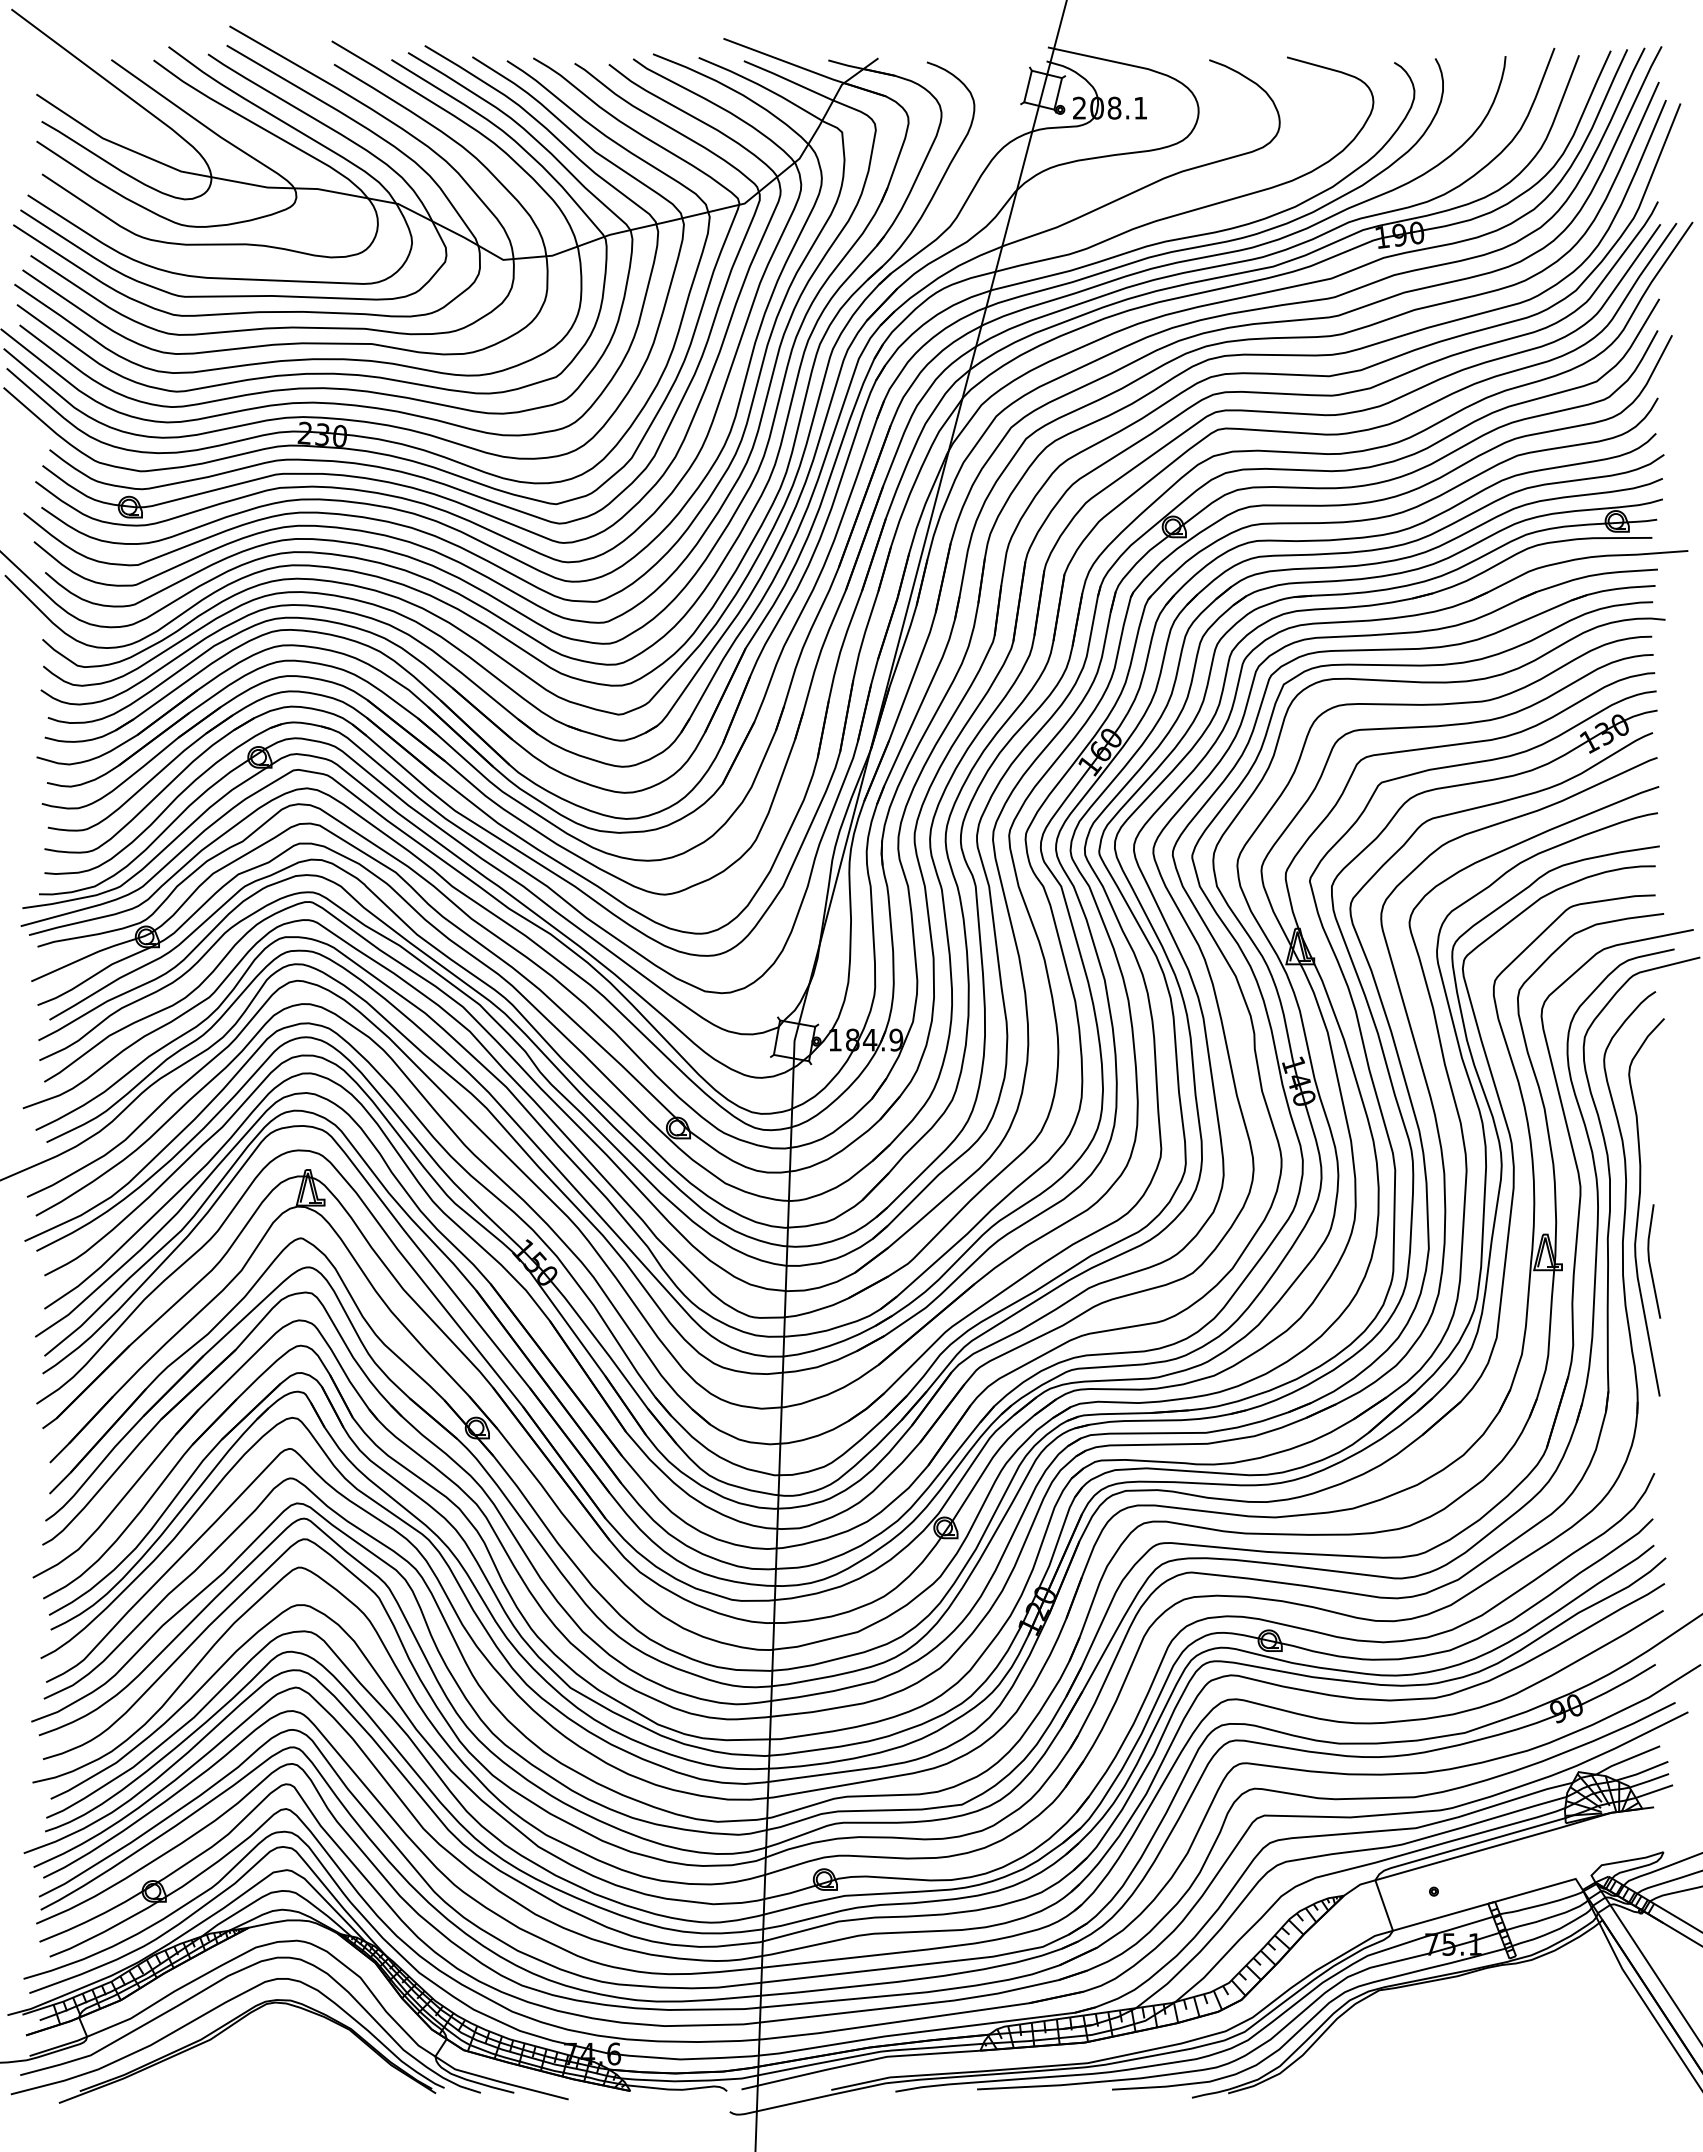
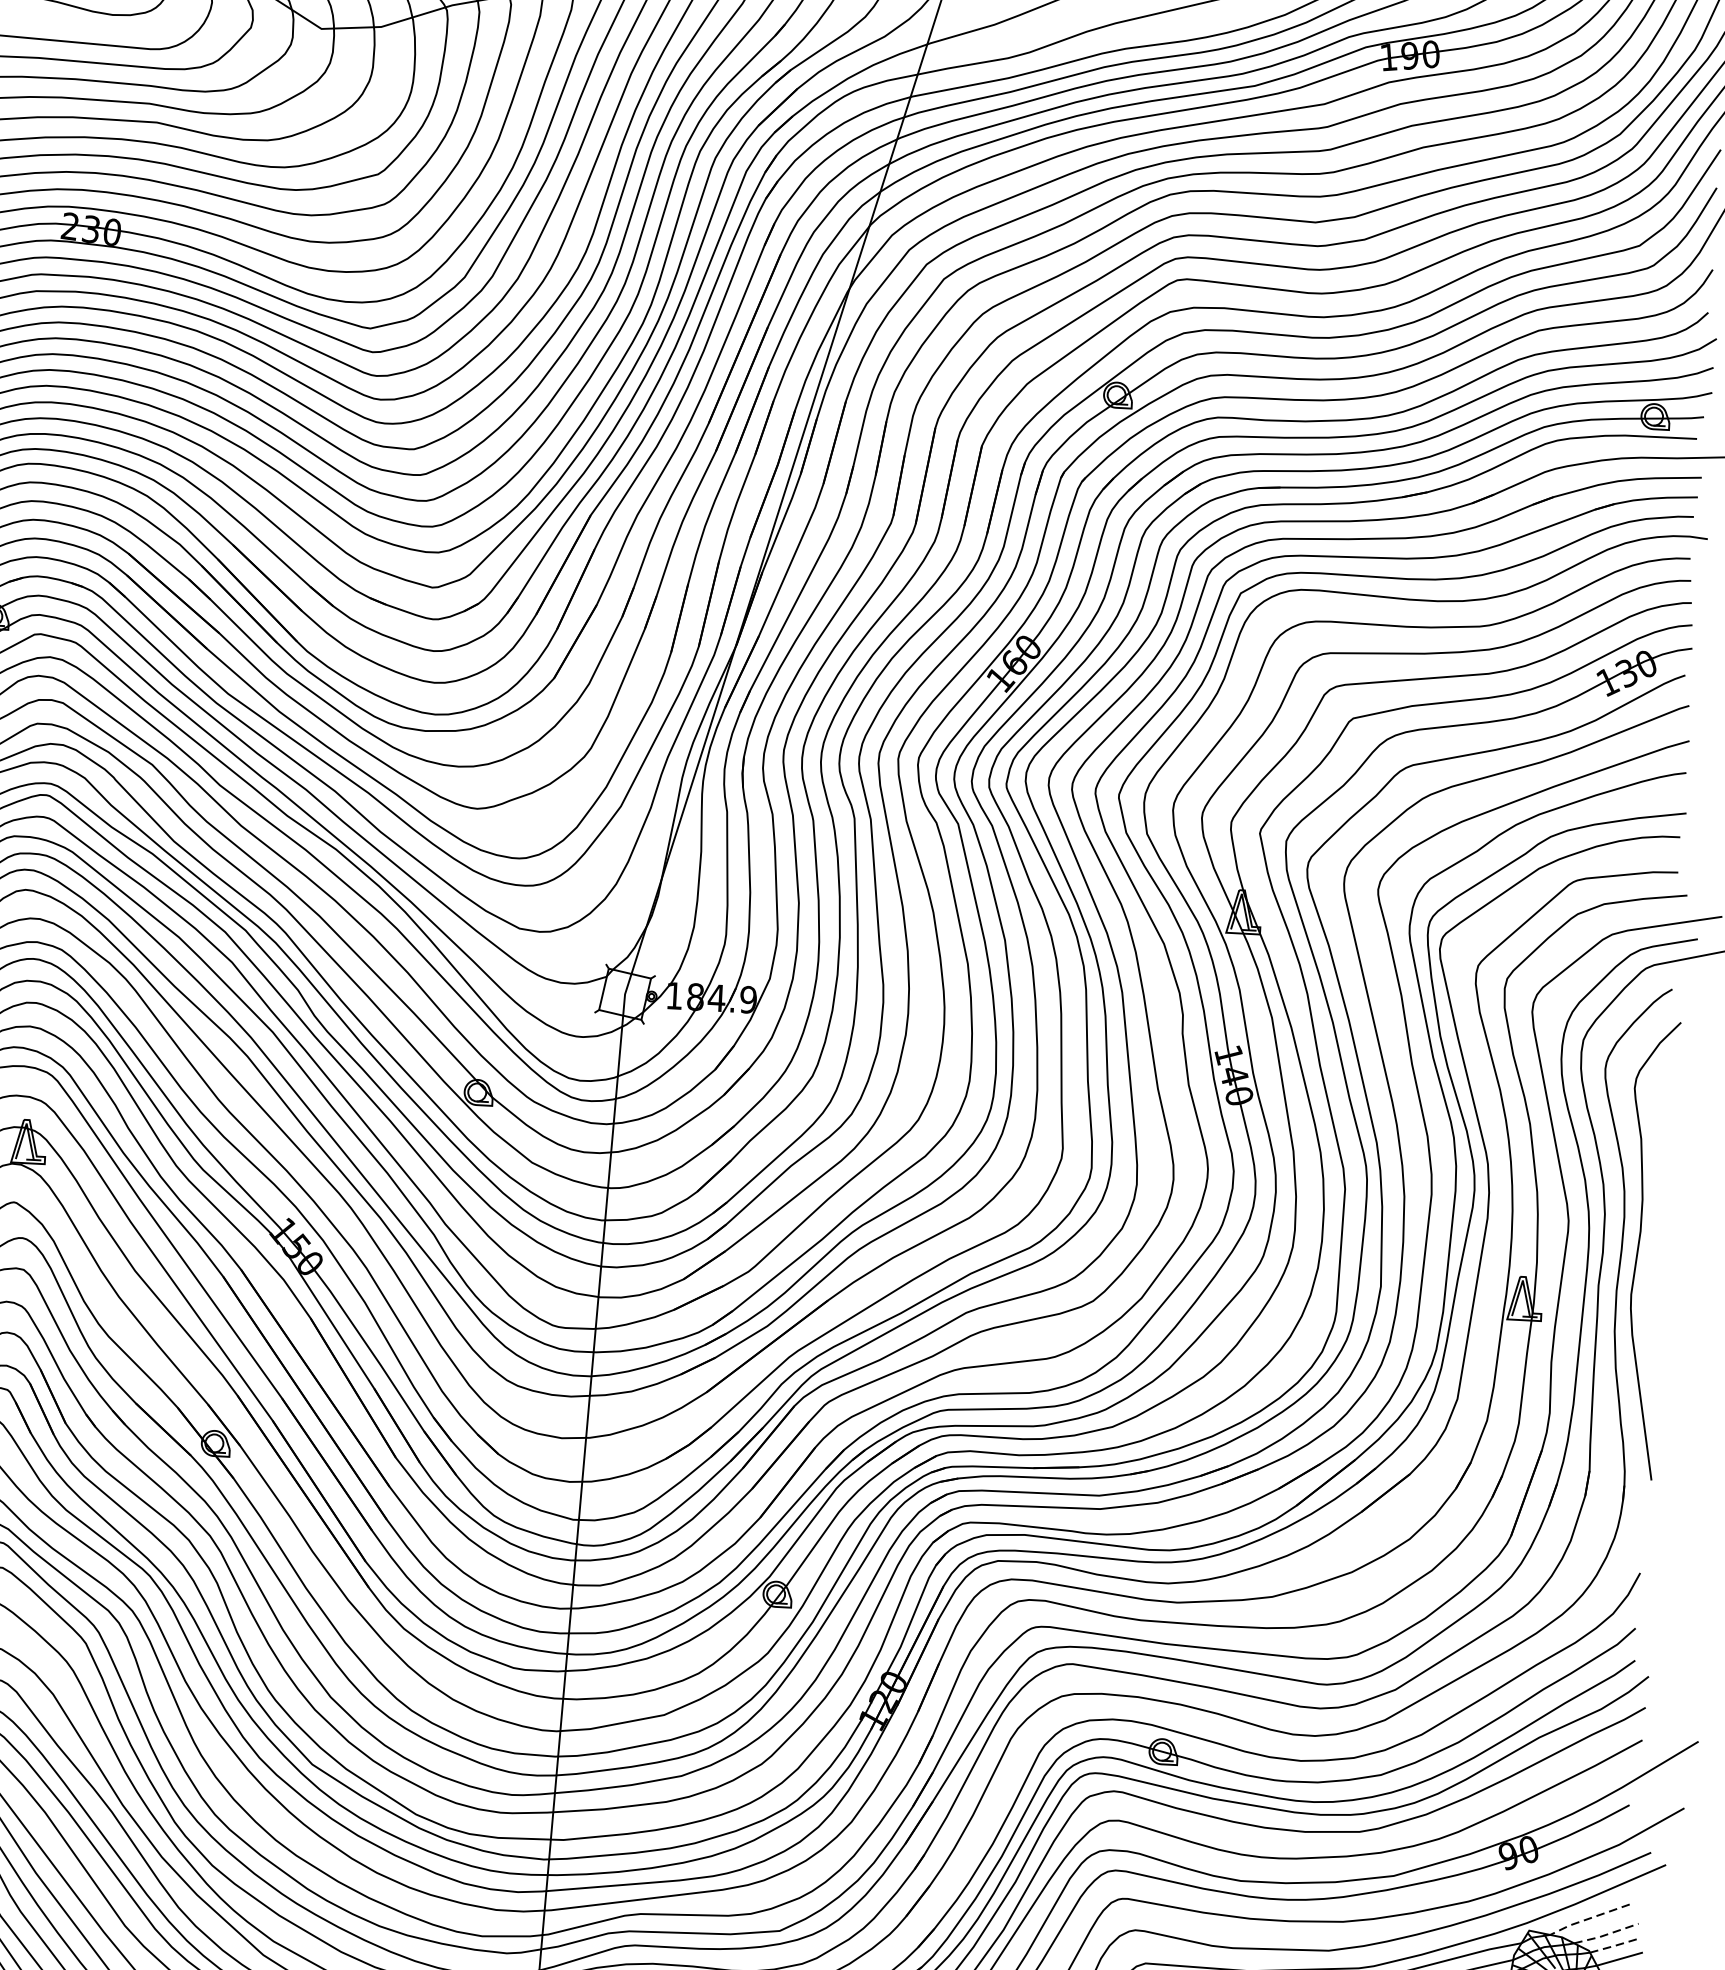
line: (1650, 1261) -> (1648, 1316), removed
line: (1627, 1759) -> (1589, 1918), solid -> dashed
line: (1641, 1772) -> (1605, 1935), solid -> dashed
line: (1649, 1780) -> (1614, 1945), solid -> dashed

